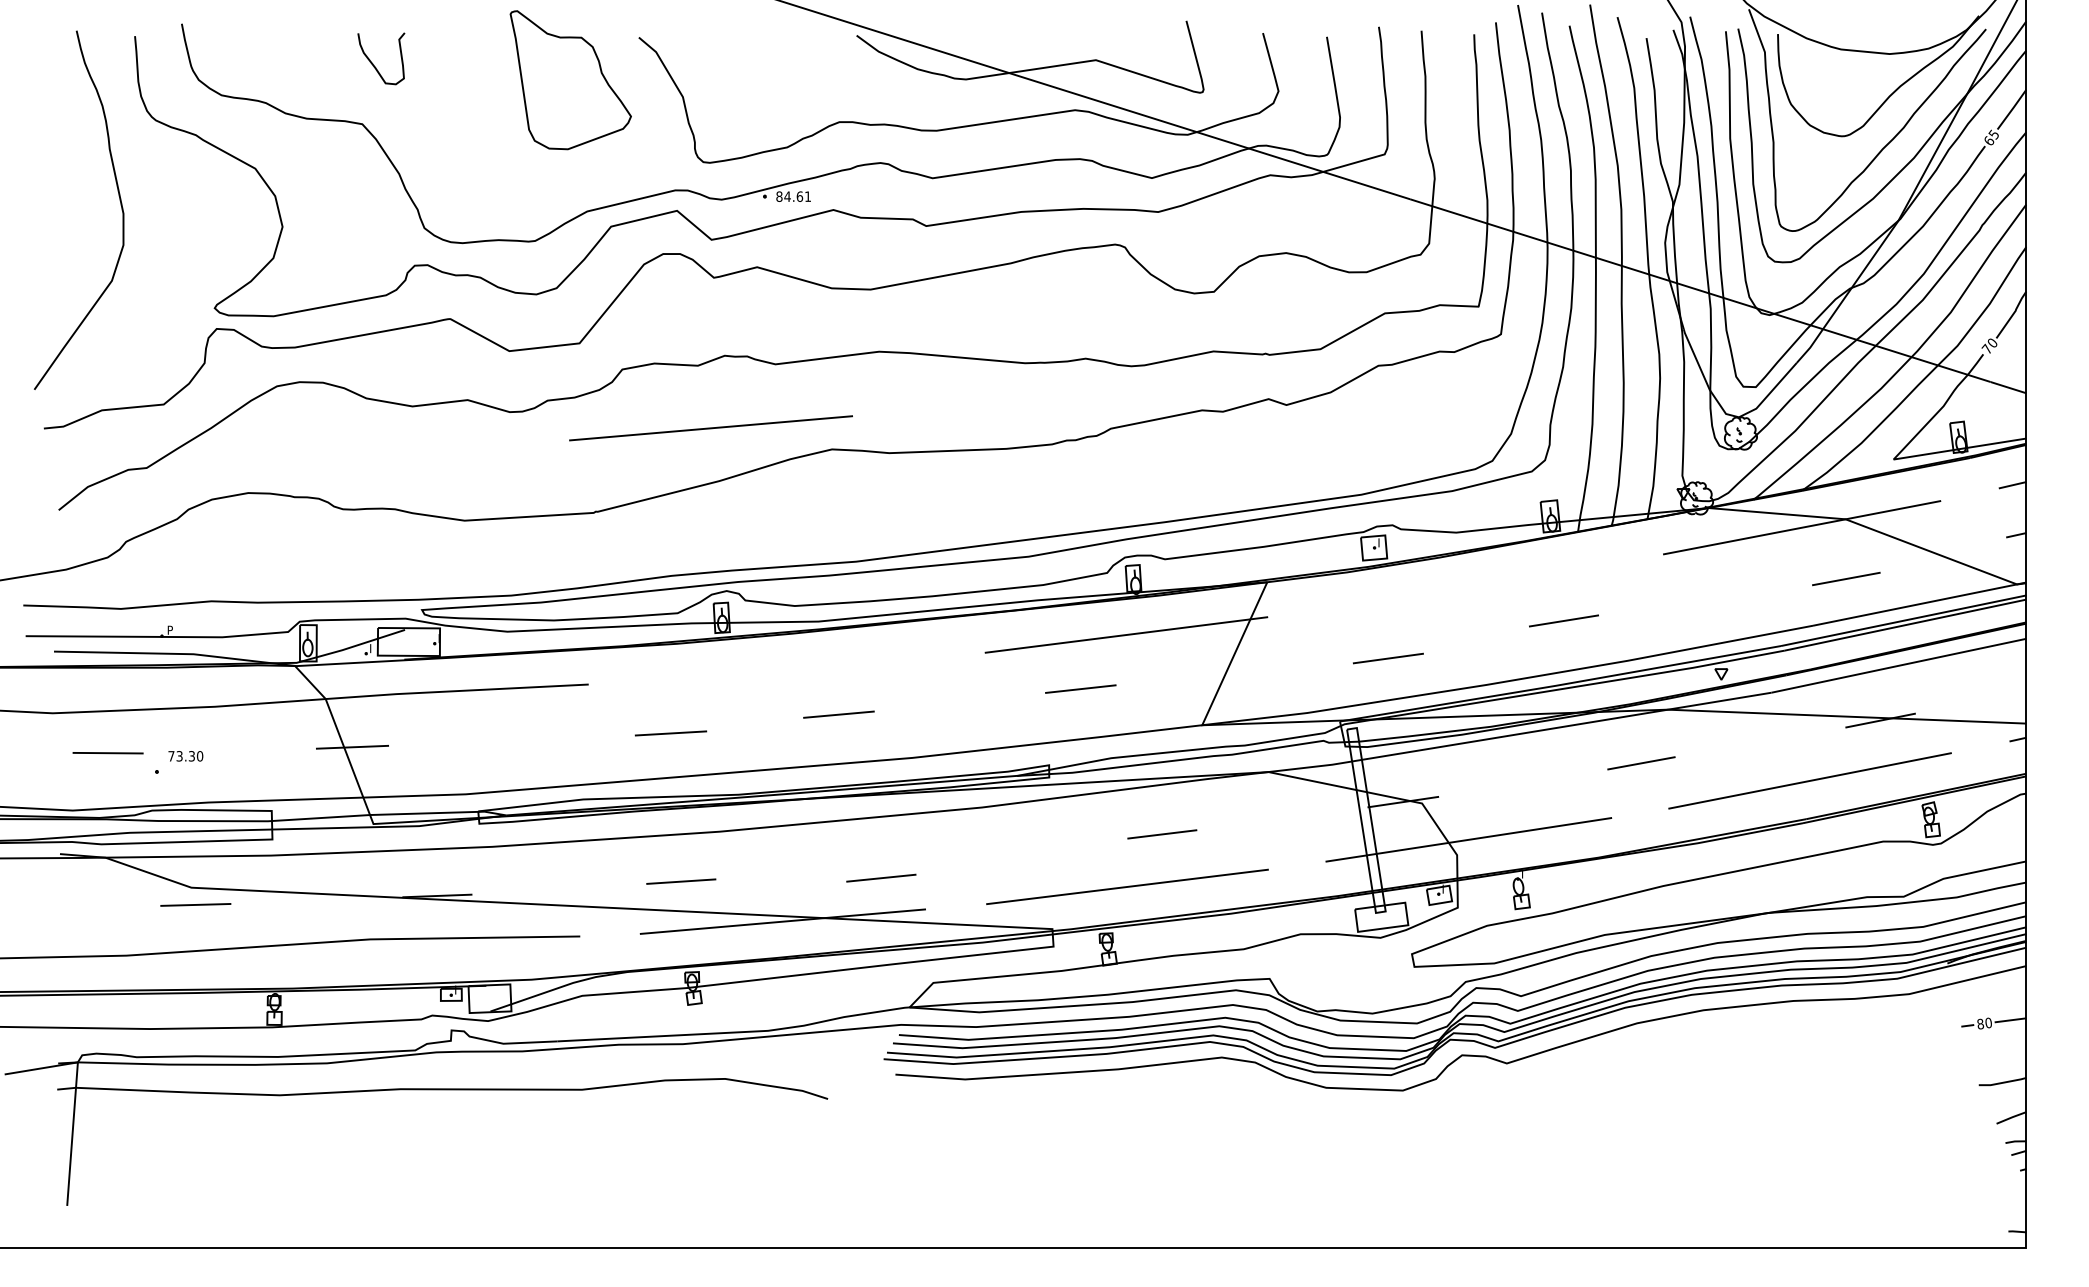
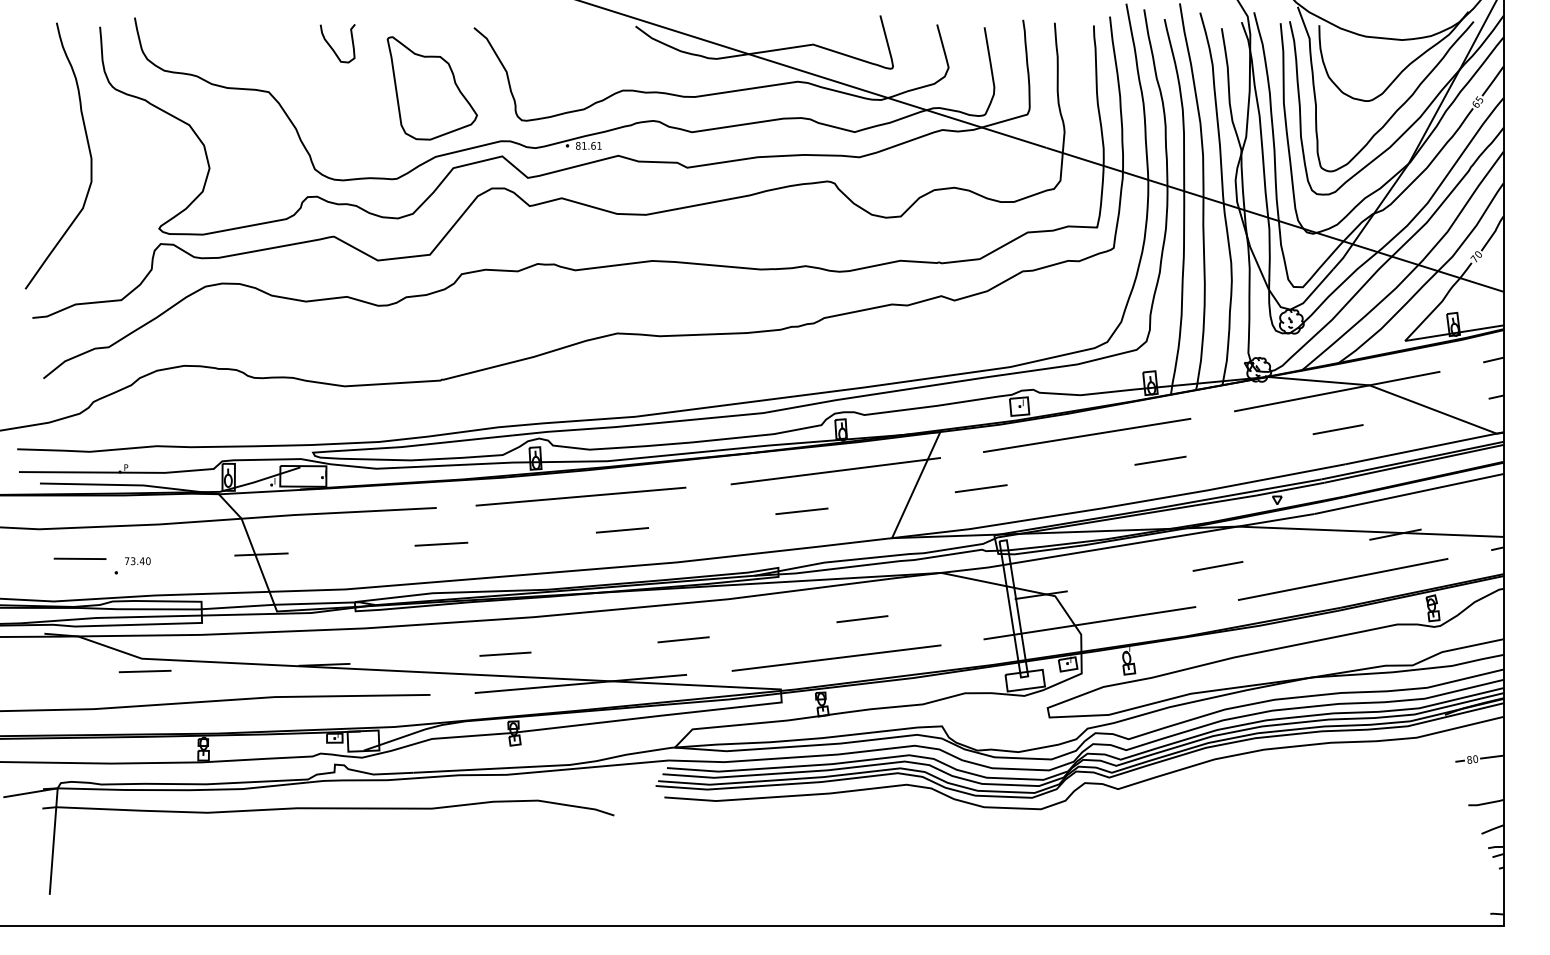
curve: (373, 63) -> (331, 47), moved
part: (570, 80) -> (432, 88), moved
text: (787, 196) -> (584, 145), 84.61 -> 81.61
line: (710, 428) -> (580, 496), moved
line: (1846, 579) -> (1338, 430), moved
line: (1464, 586) -> (1086, 435), added
line: (1388, 658) -> (981, 488), moved
line: (670, 733) -> (441, 544), moved
text: (191, 756) -> (141, 561), 73.30 -> 73.40
line: (881, 877) -> (683, 639), moved

